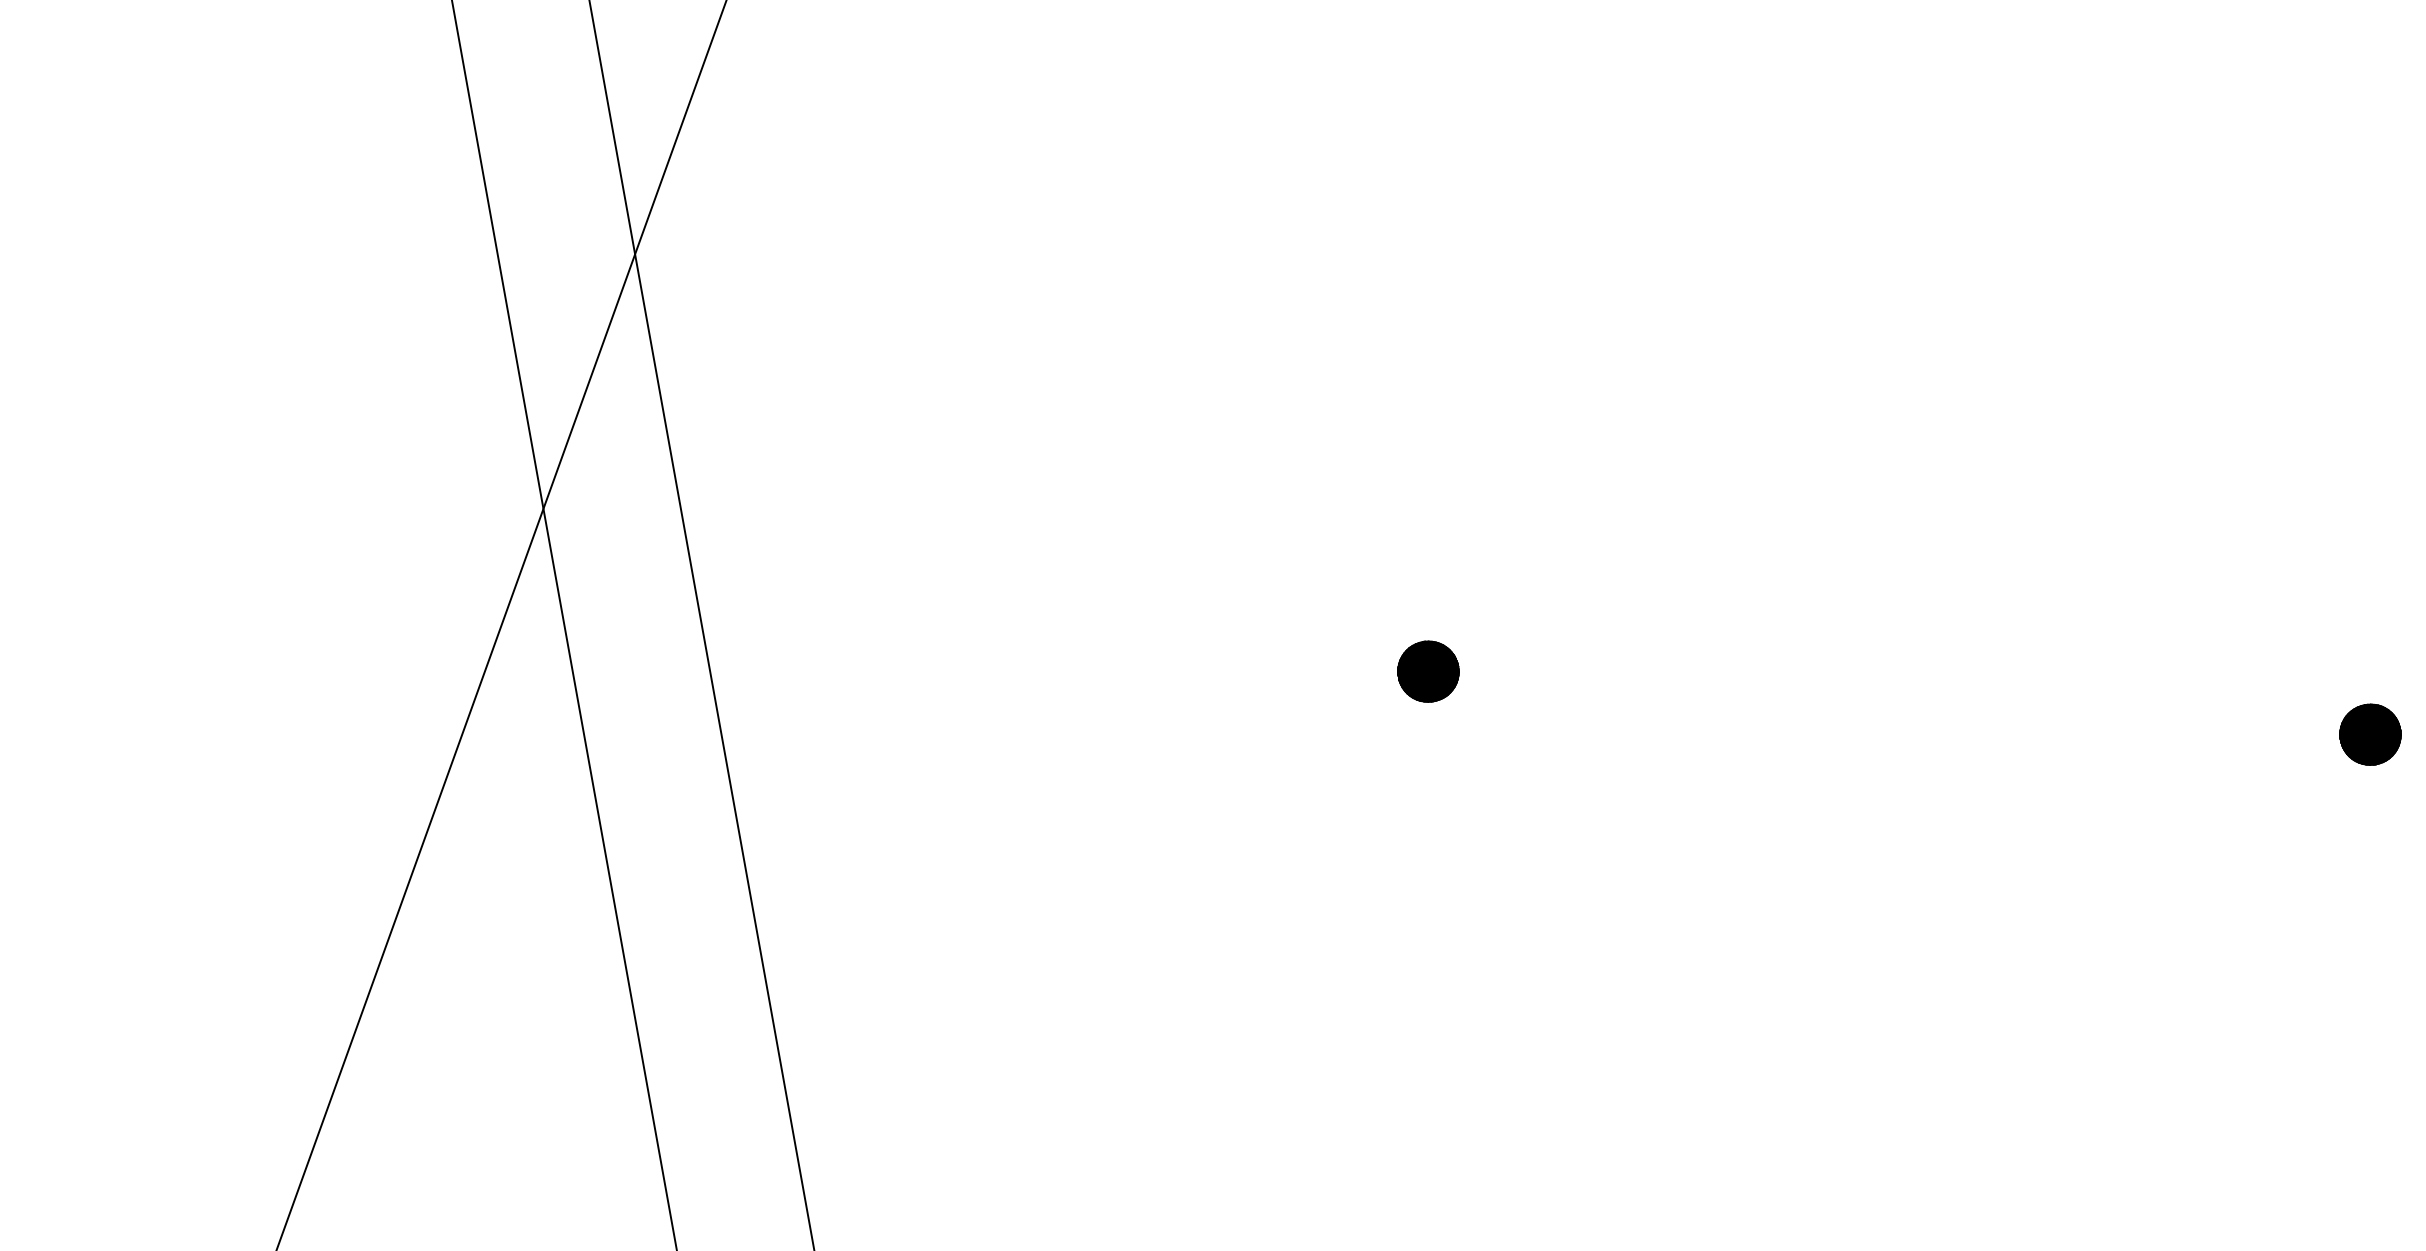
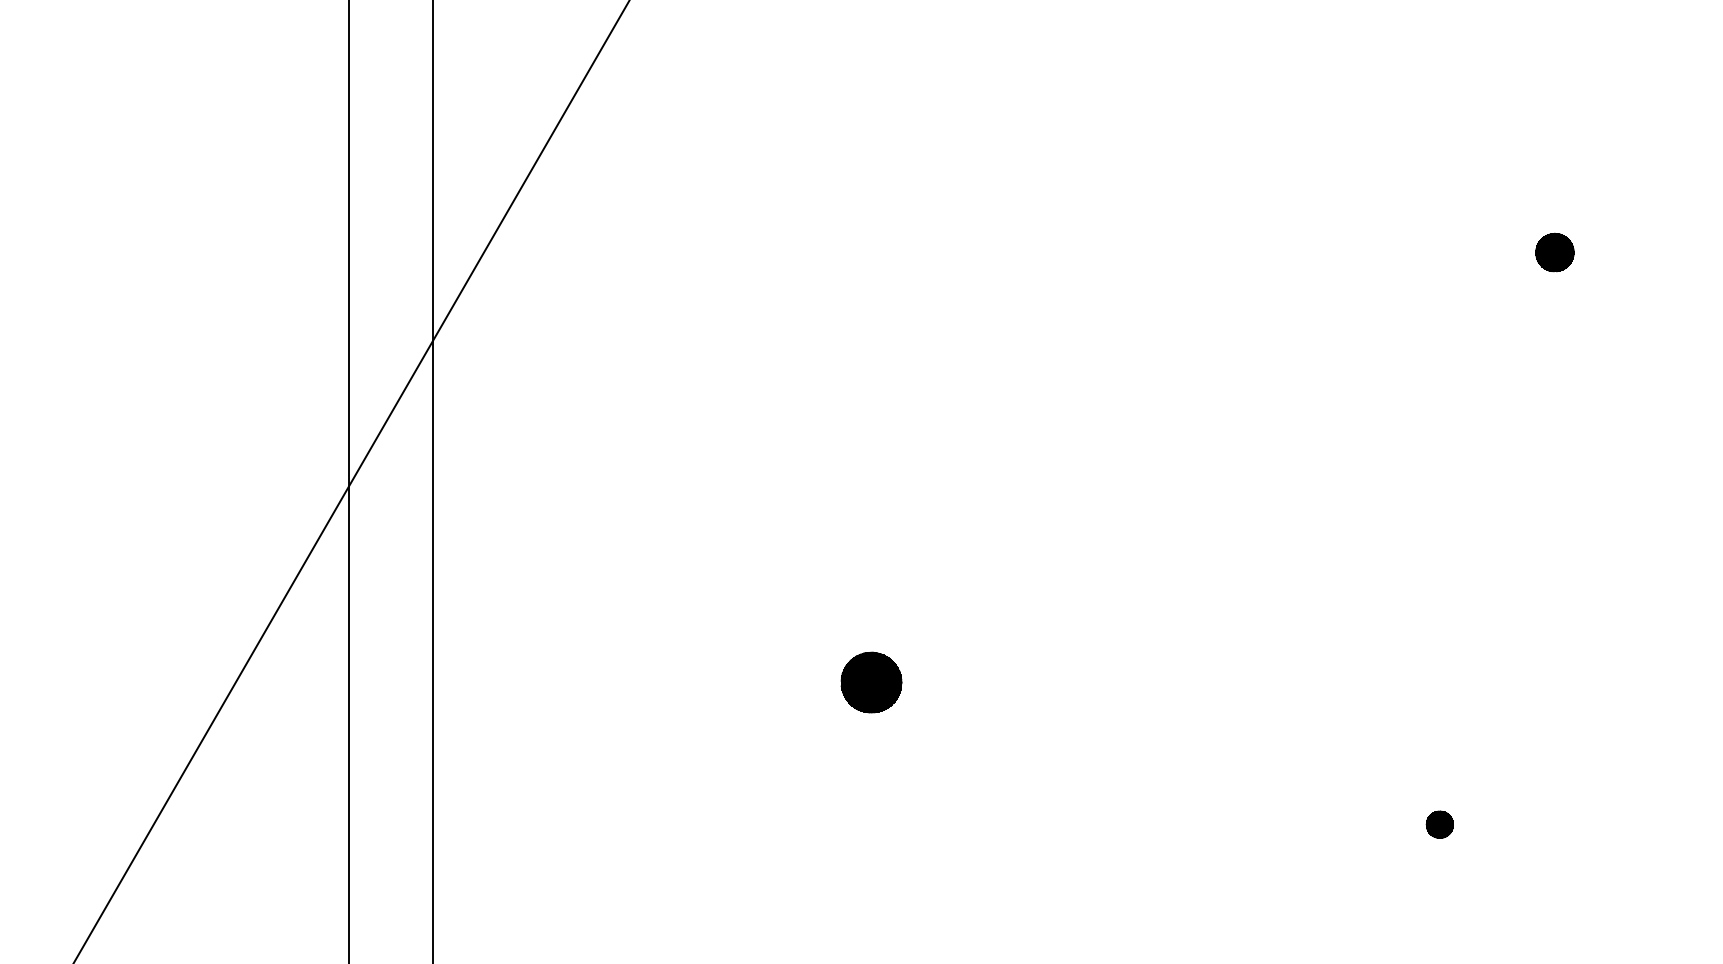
part: (1428, 671) -> (871, 682), size x1.6
part: (2369, 734) -> (1439, 824), size x0.7

